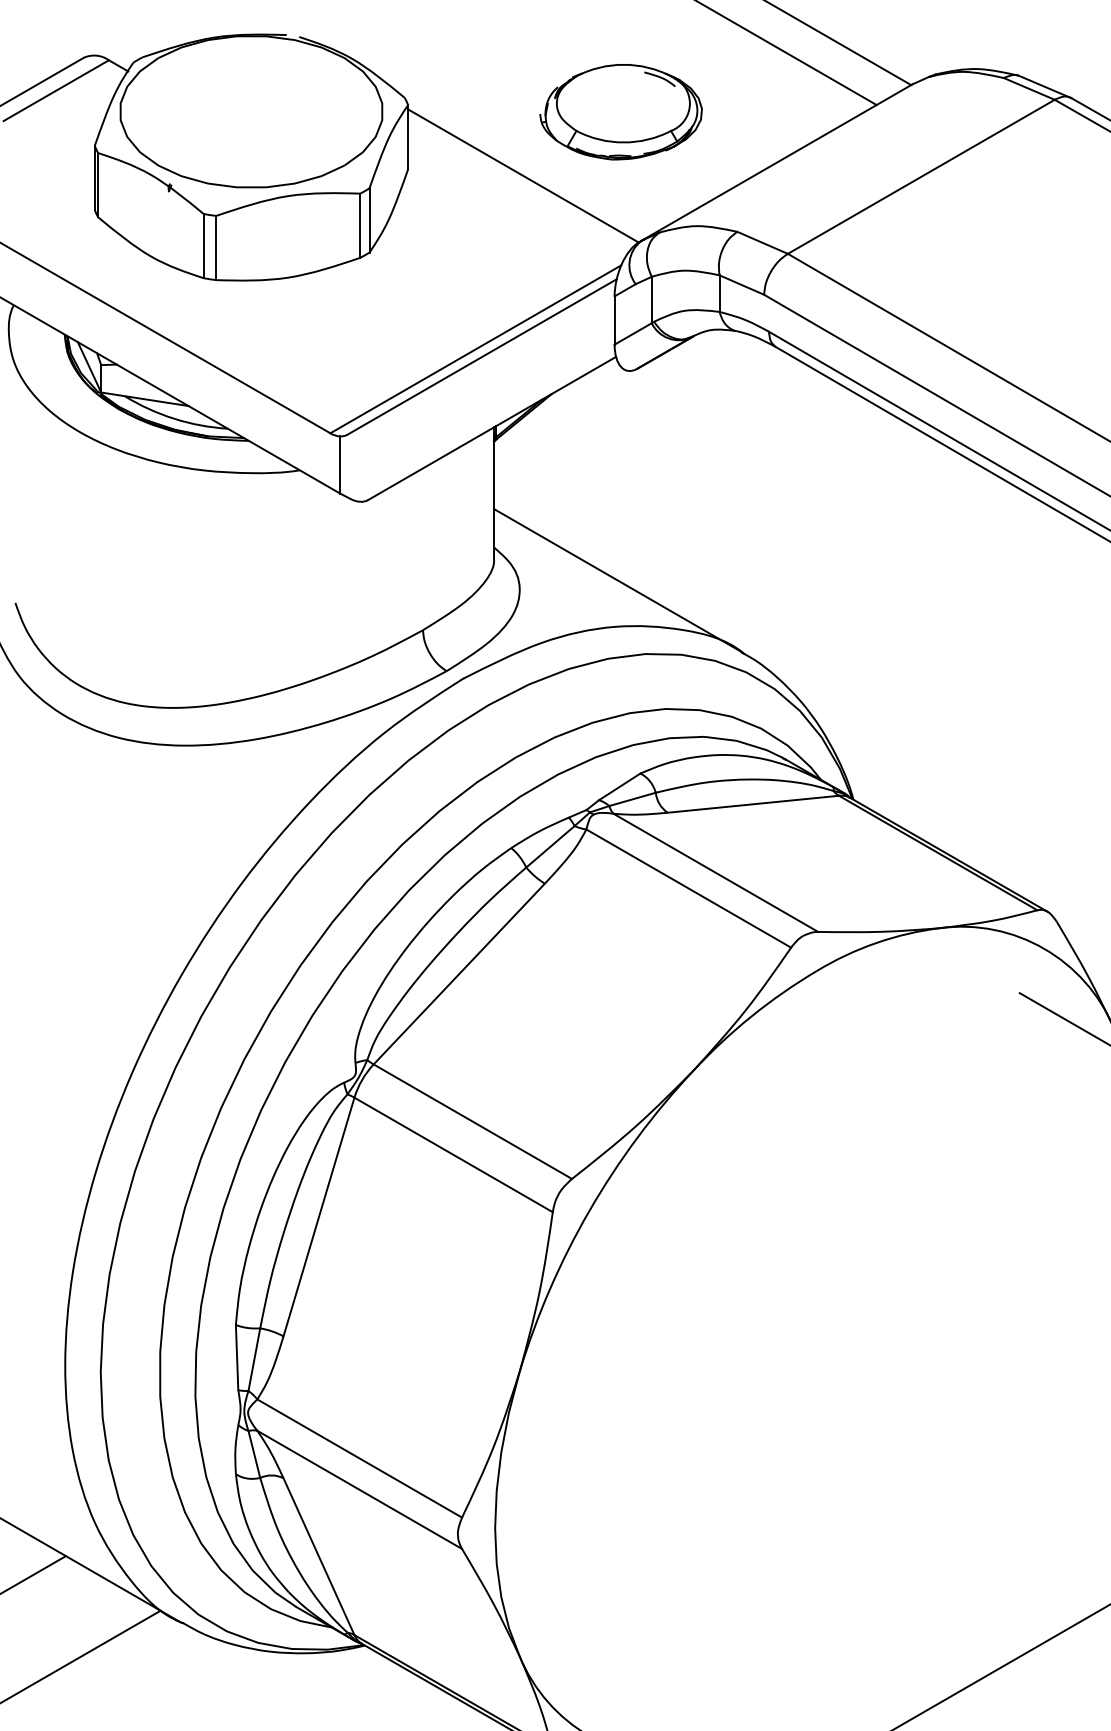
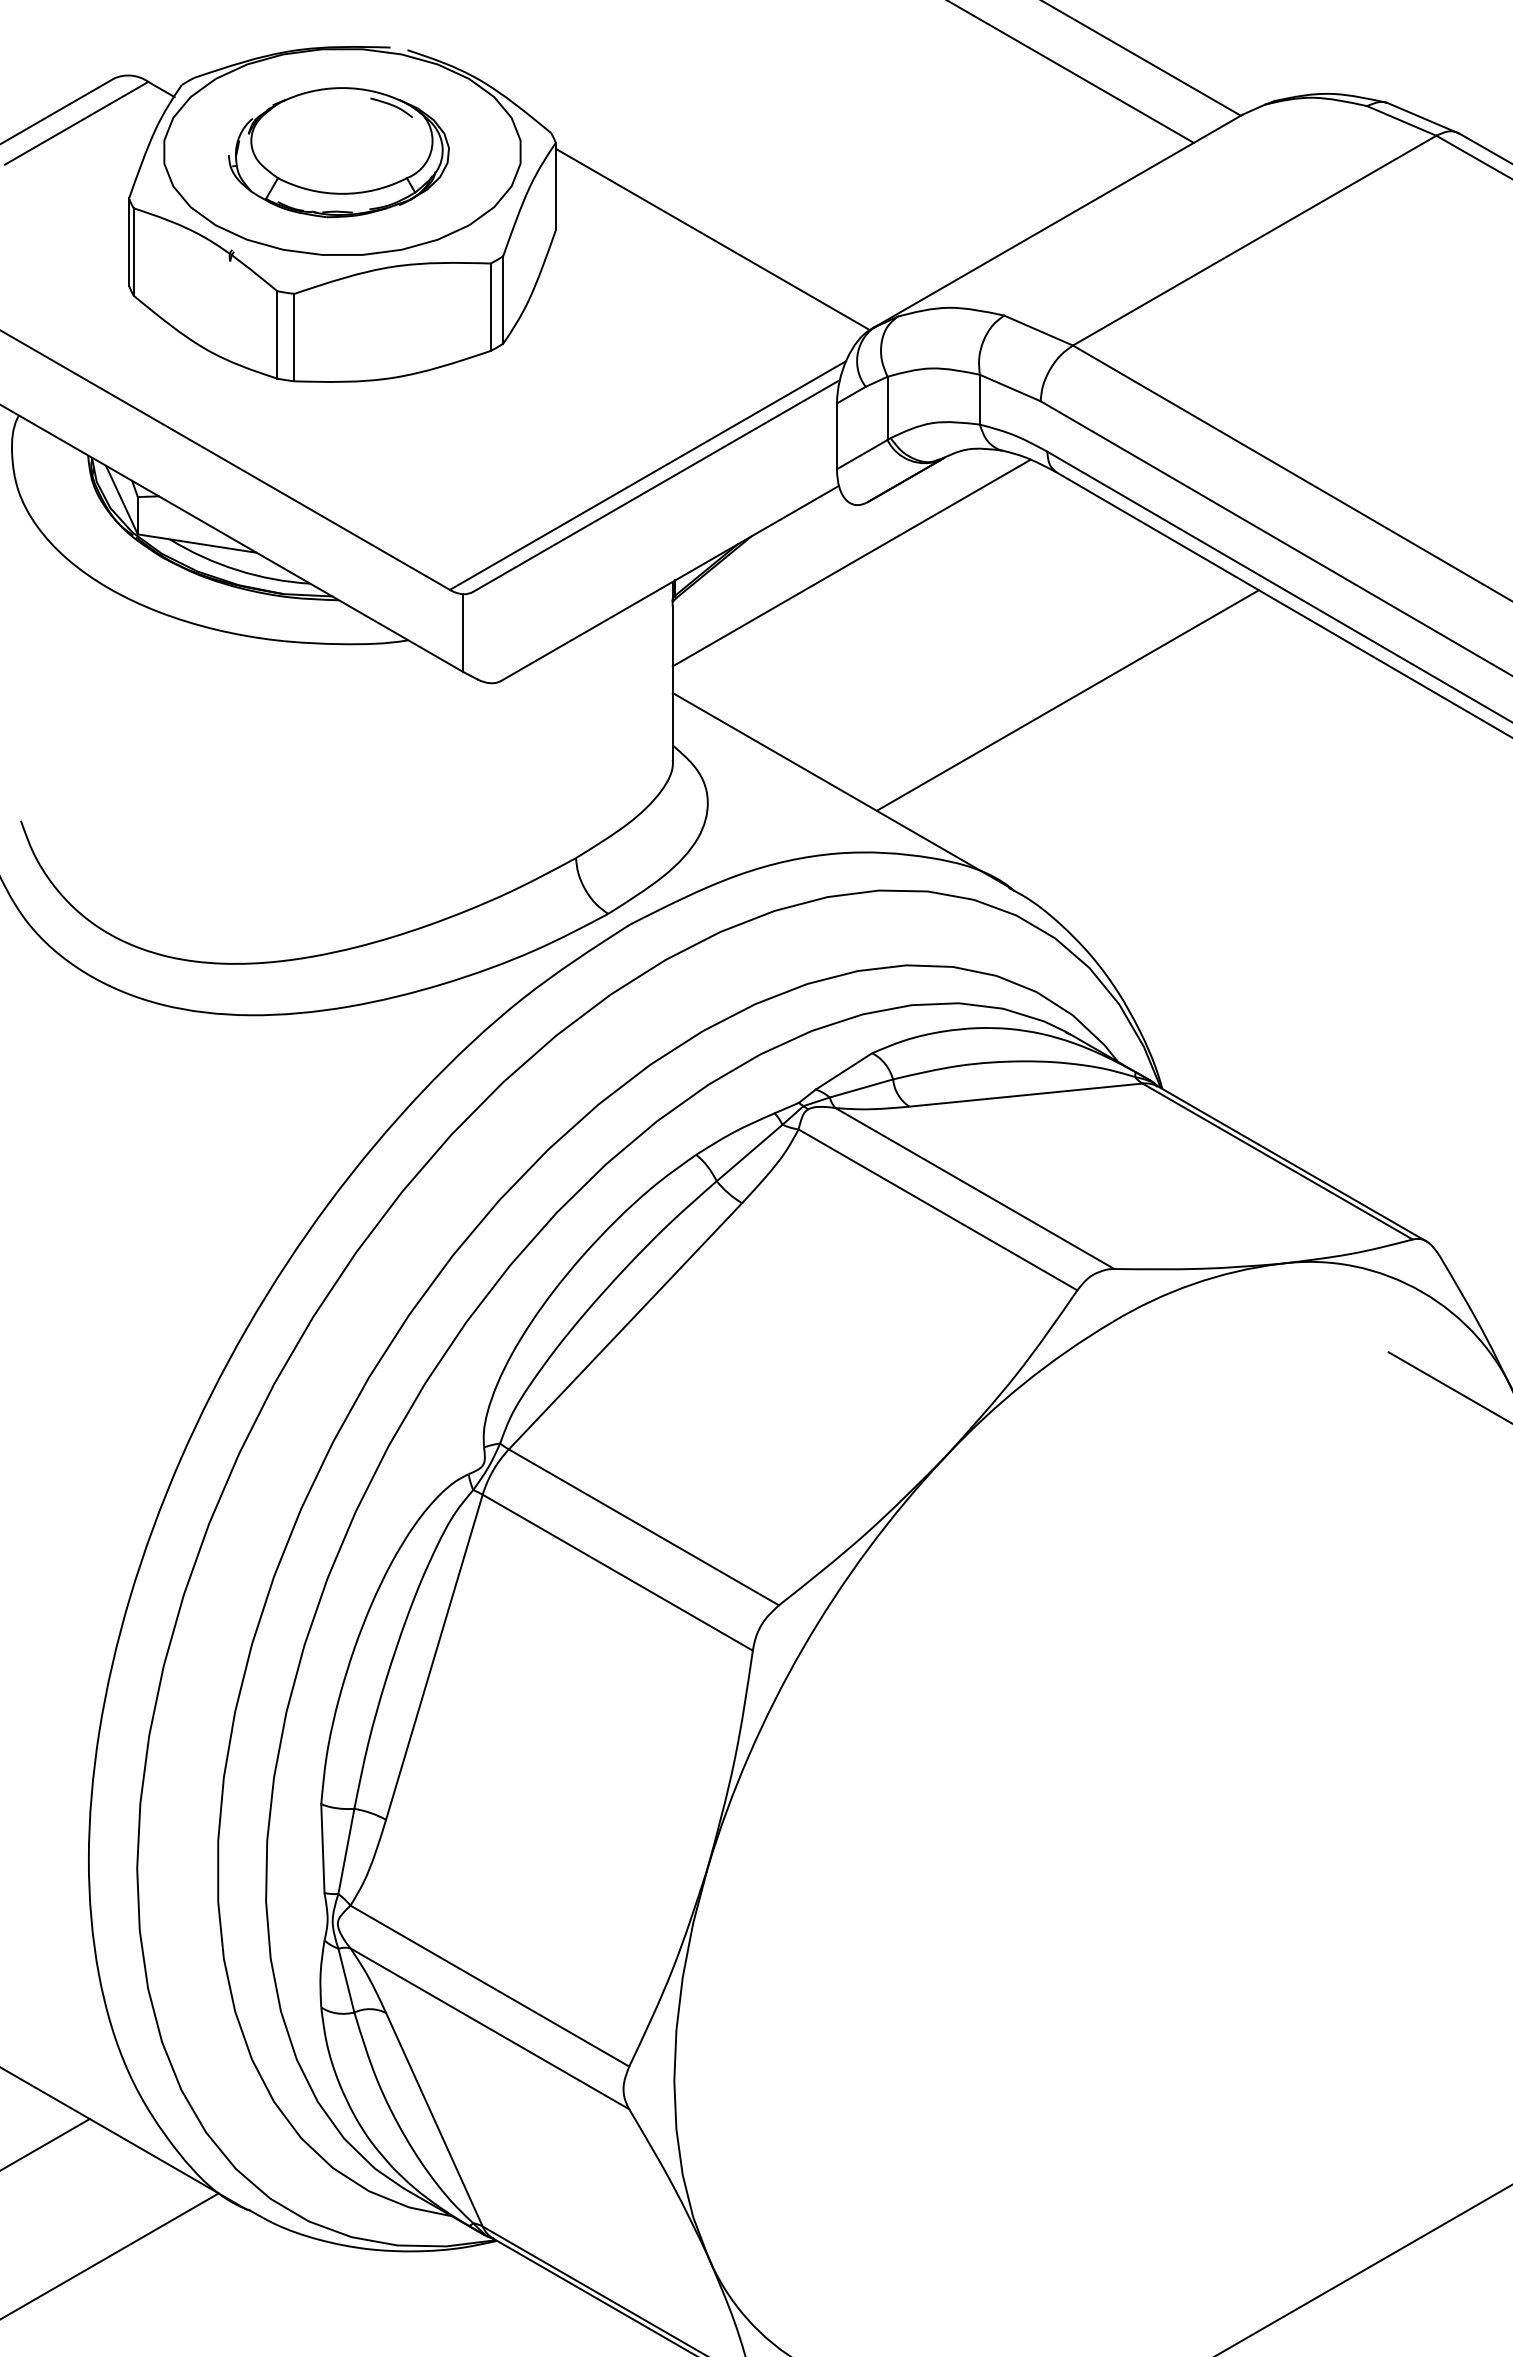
part: (620, 112) -> (338, 152), moved
line: (625, 413) -> (851, 562), added
line: (783, 514) -> (1067, 700), added

